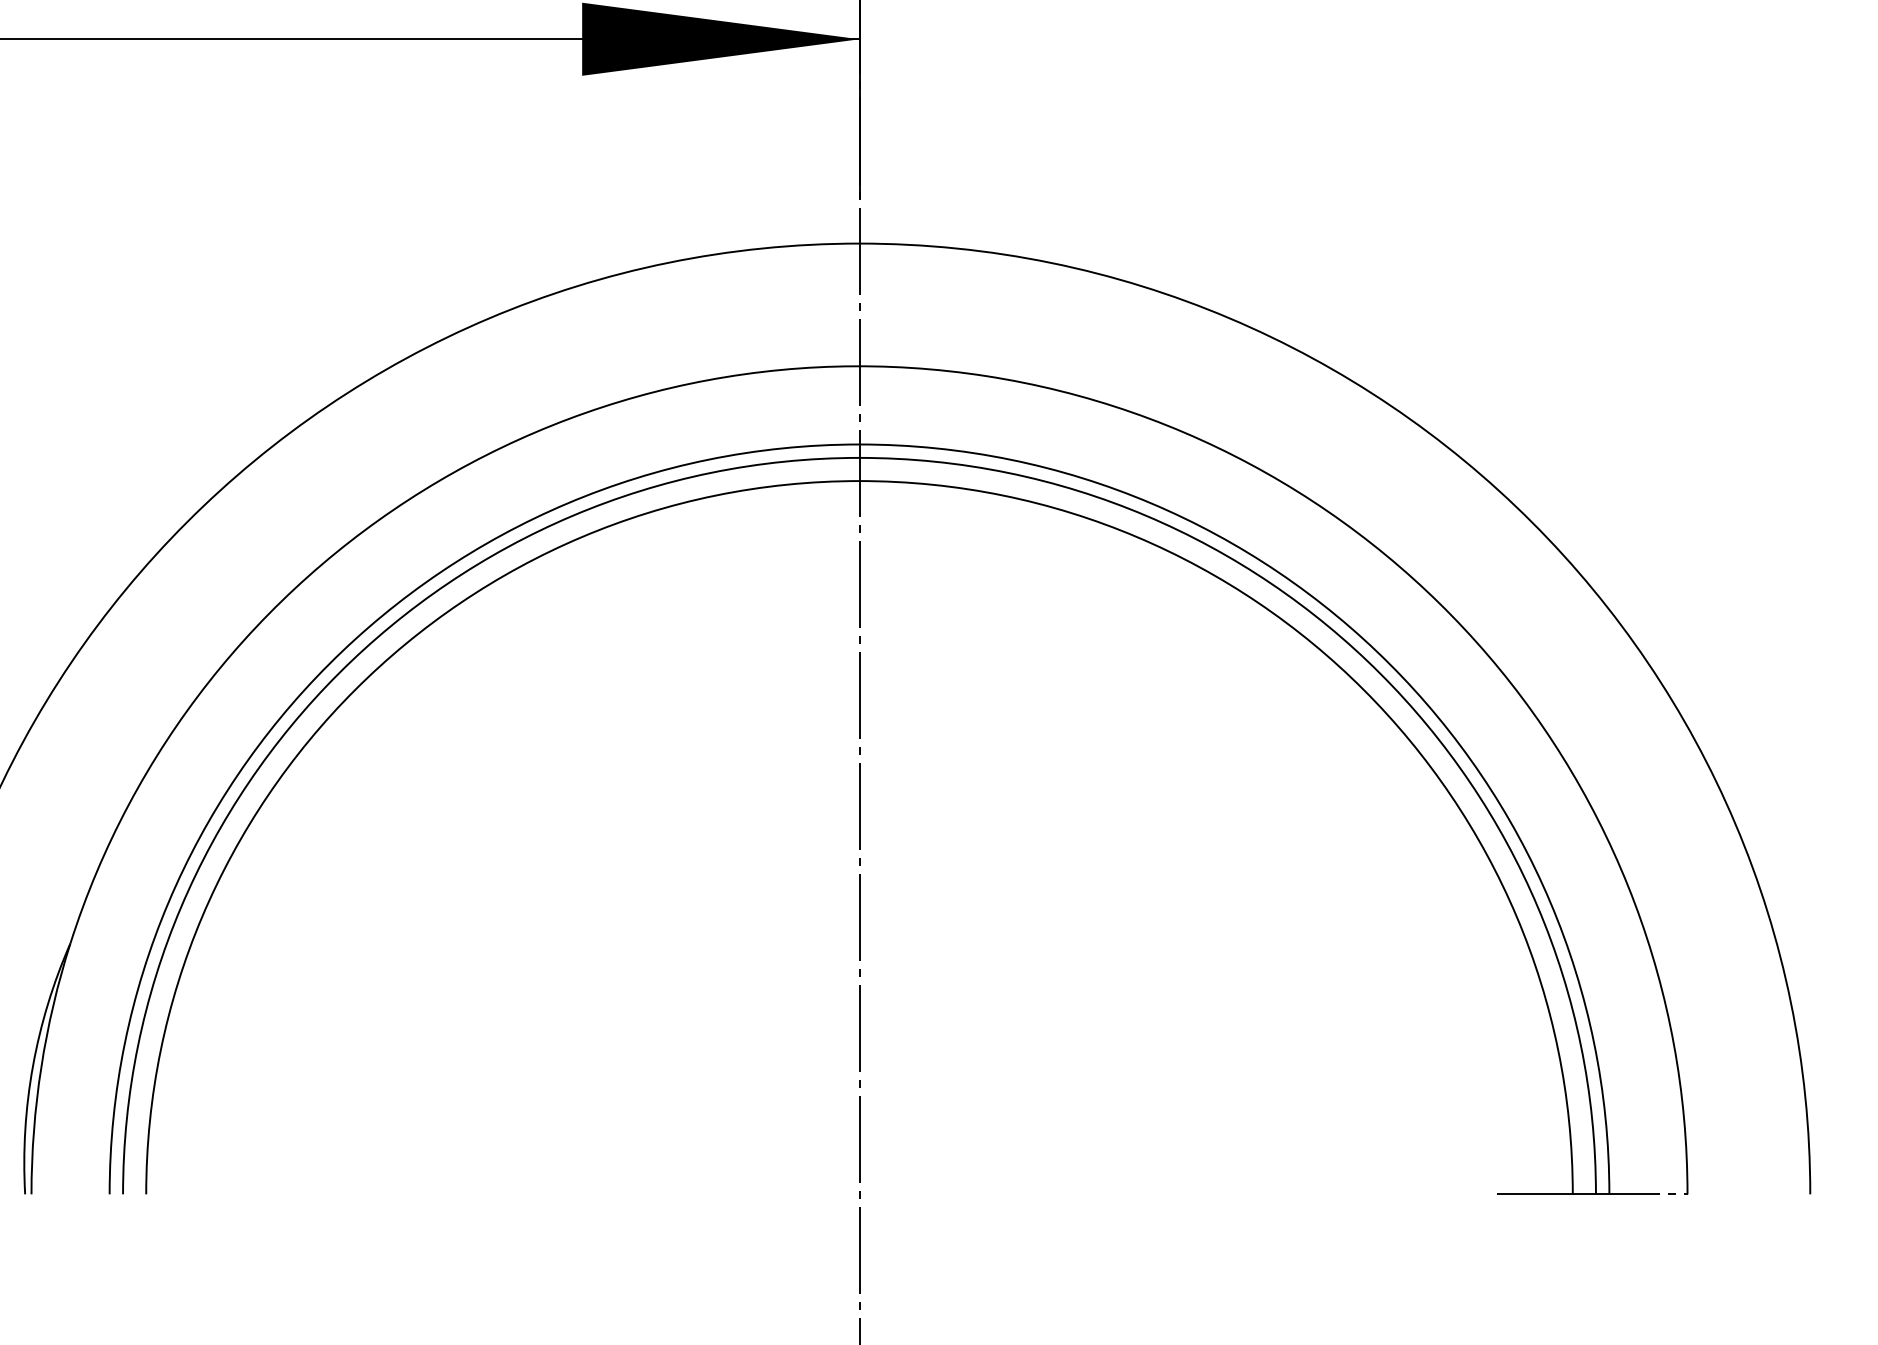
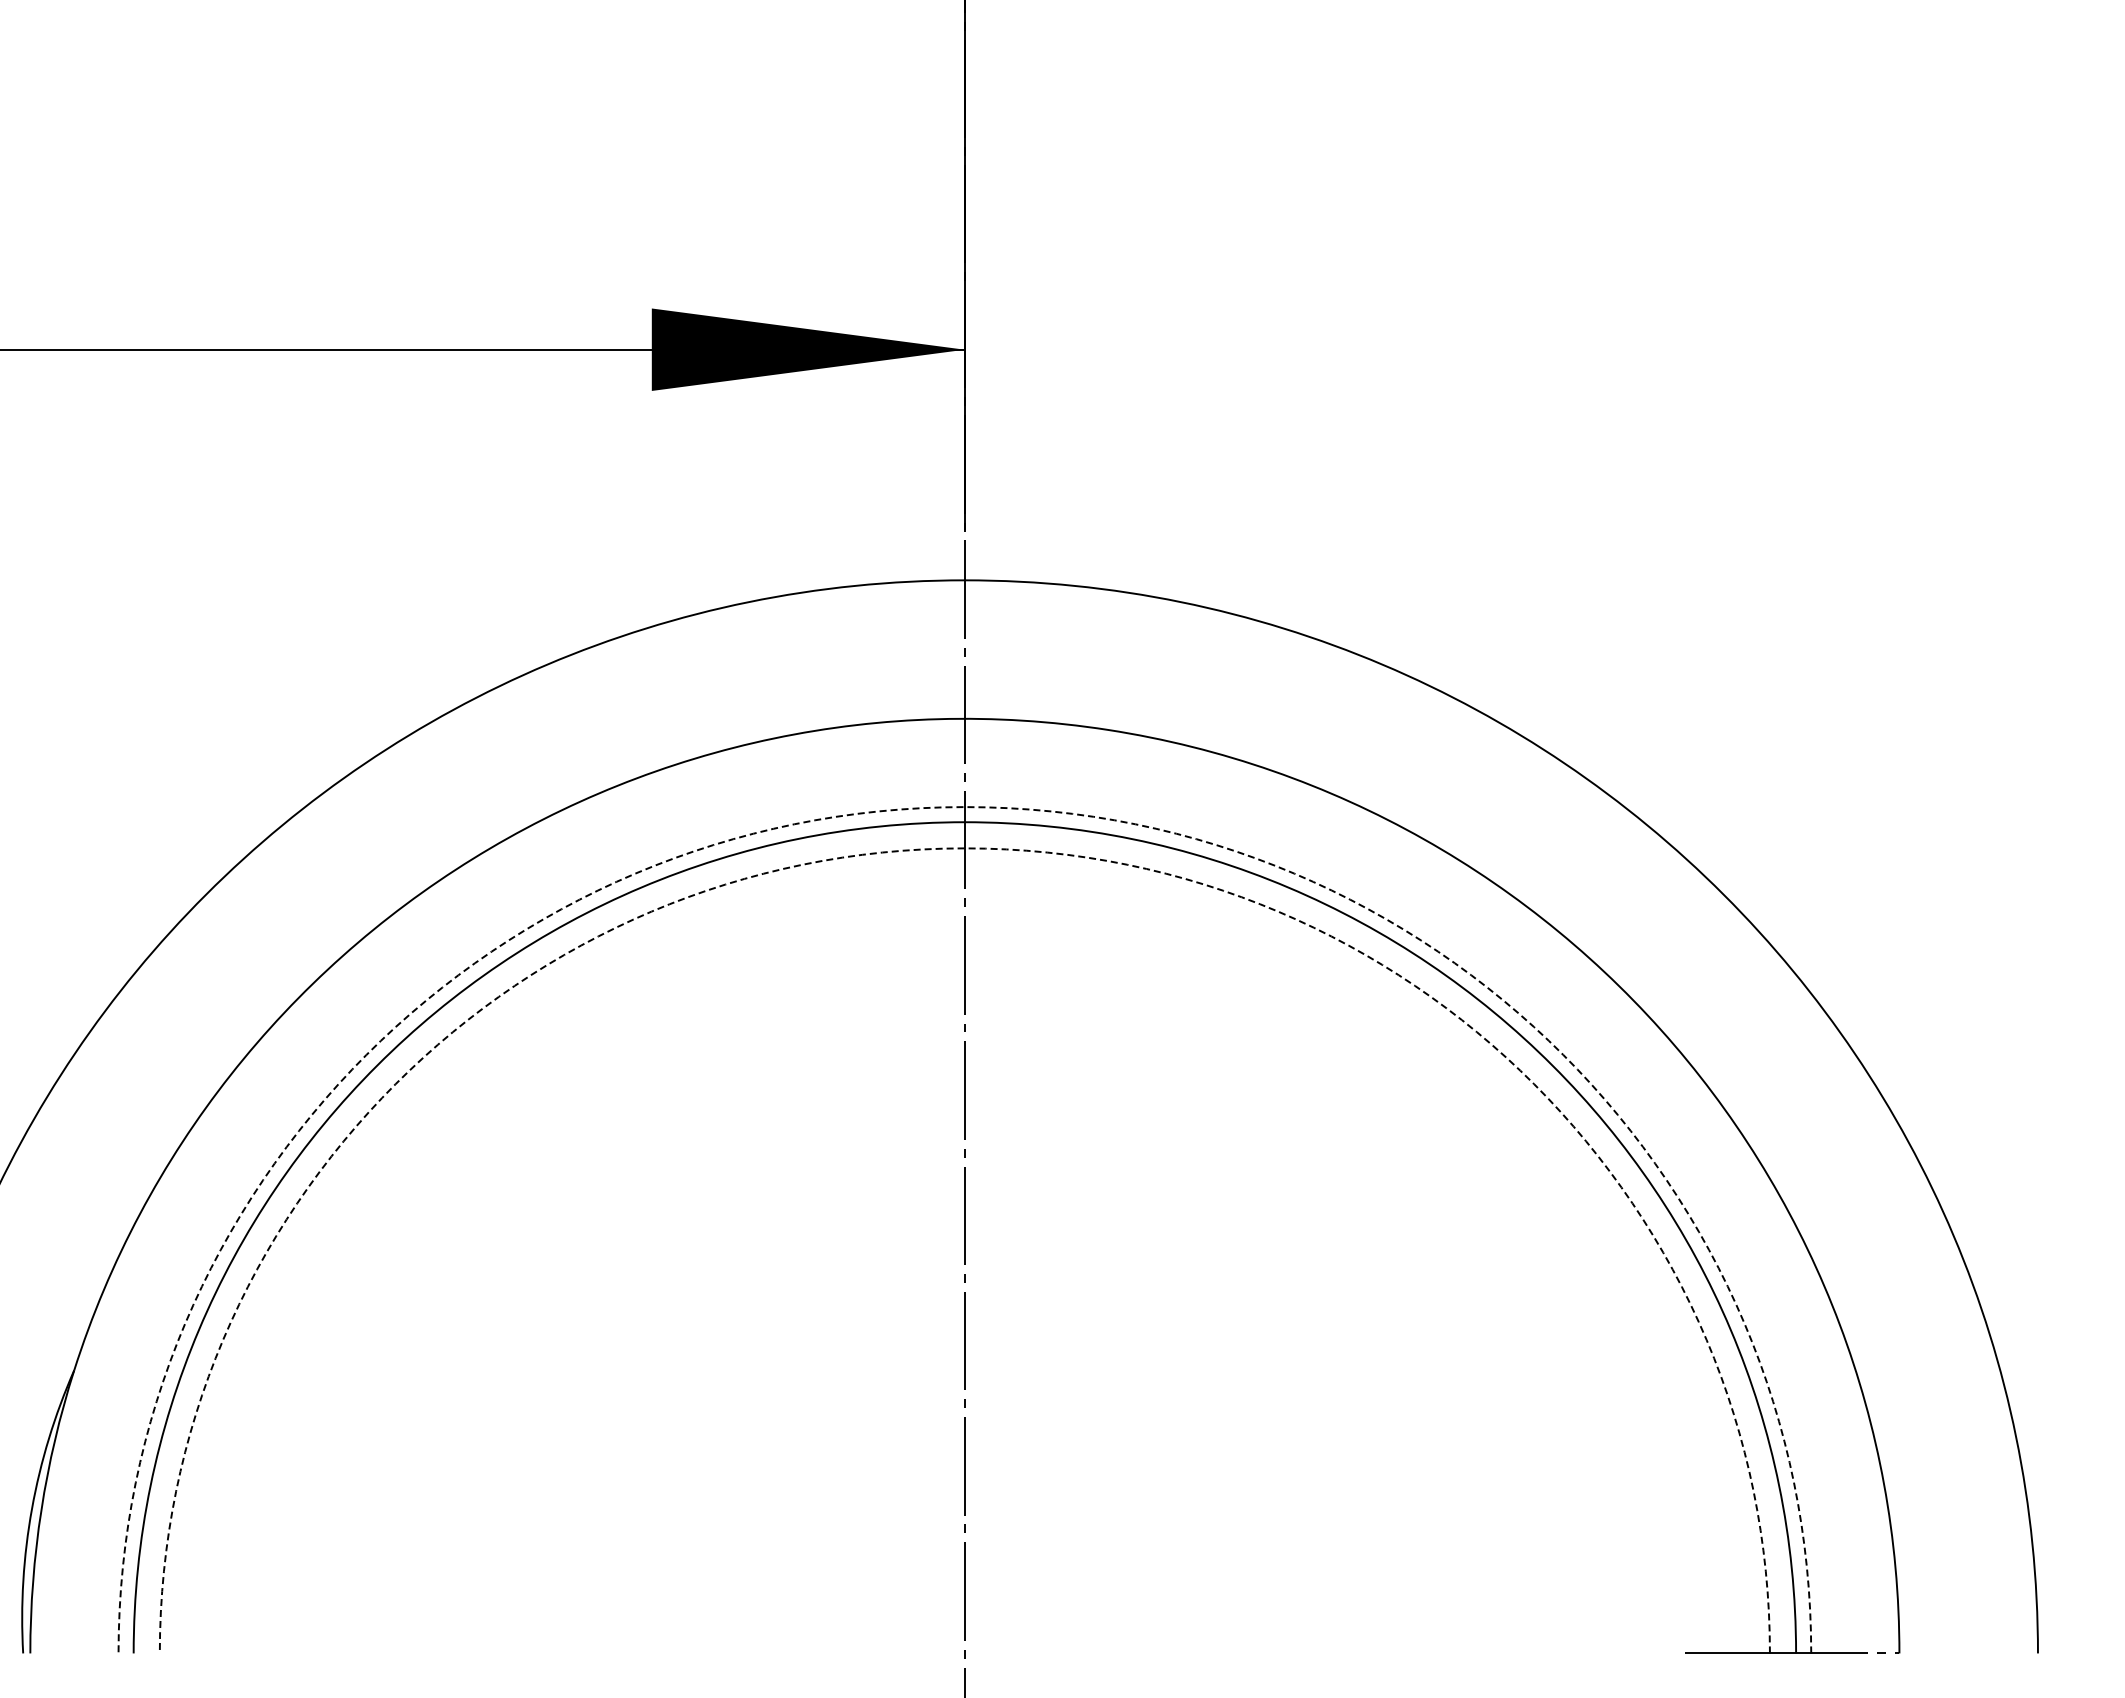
arc: (859, 444) -> (964, 807), solid -> dashed
arc: (859, 481) -> (964, 848), solid -> dashed

